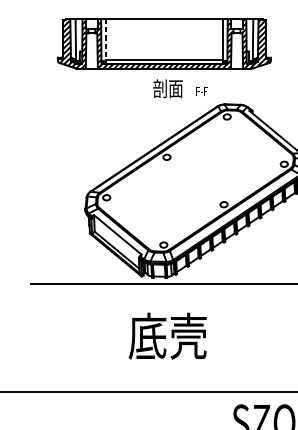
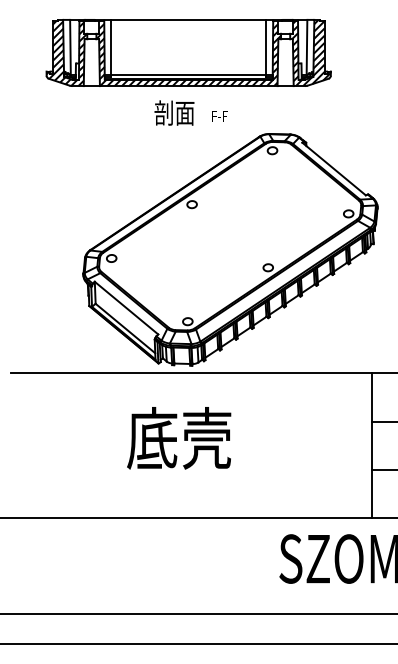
line: (106, 39) -> (111, 47), dashed -> solid
text: (180, 88) -> (190, 112), moved
text: (168, 336) -> (179, 438), moved

